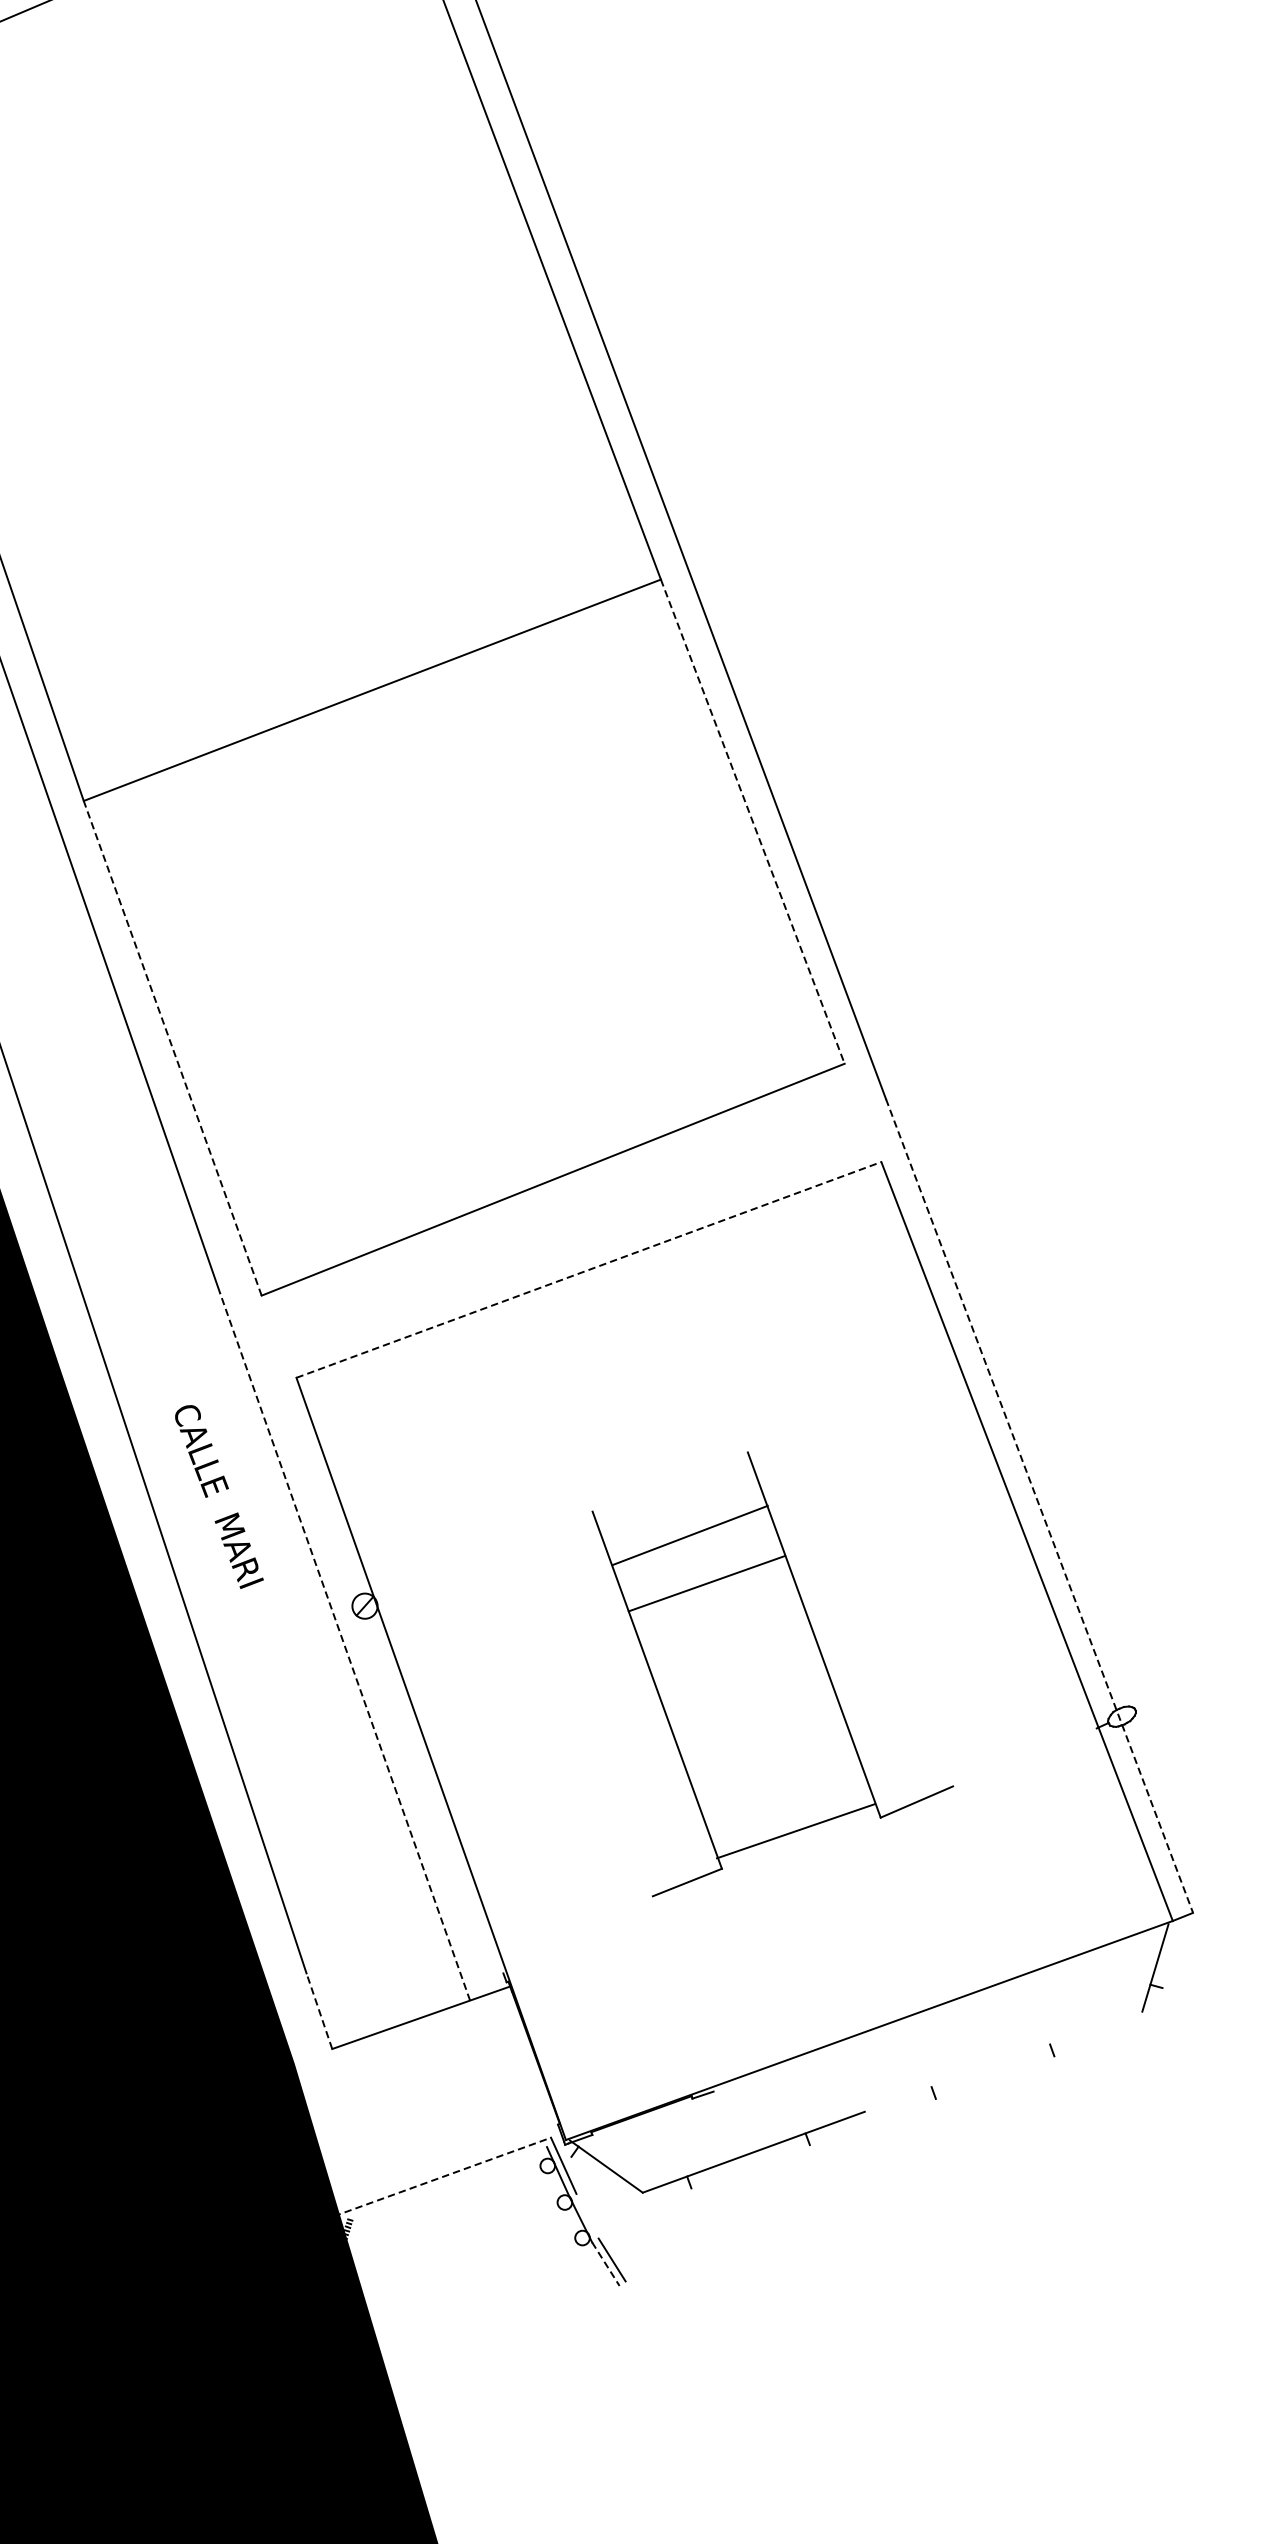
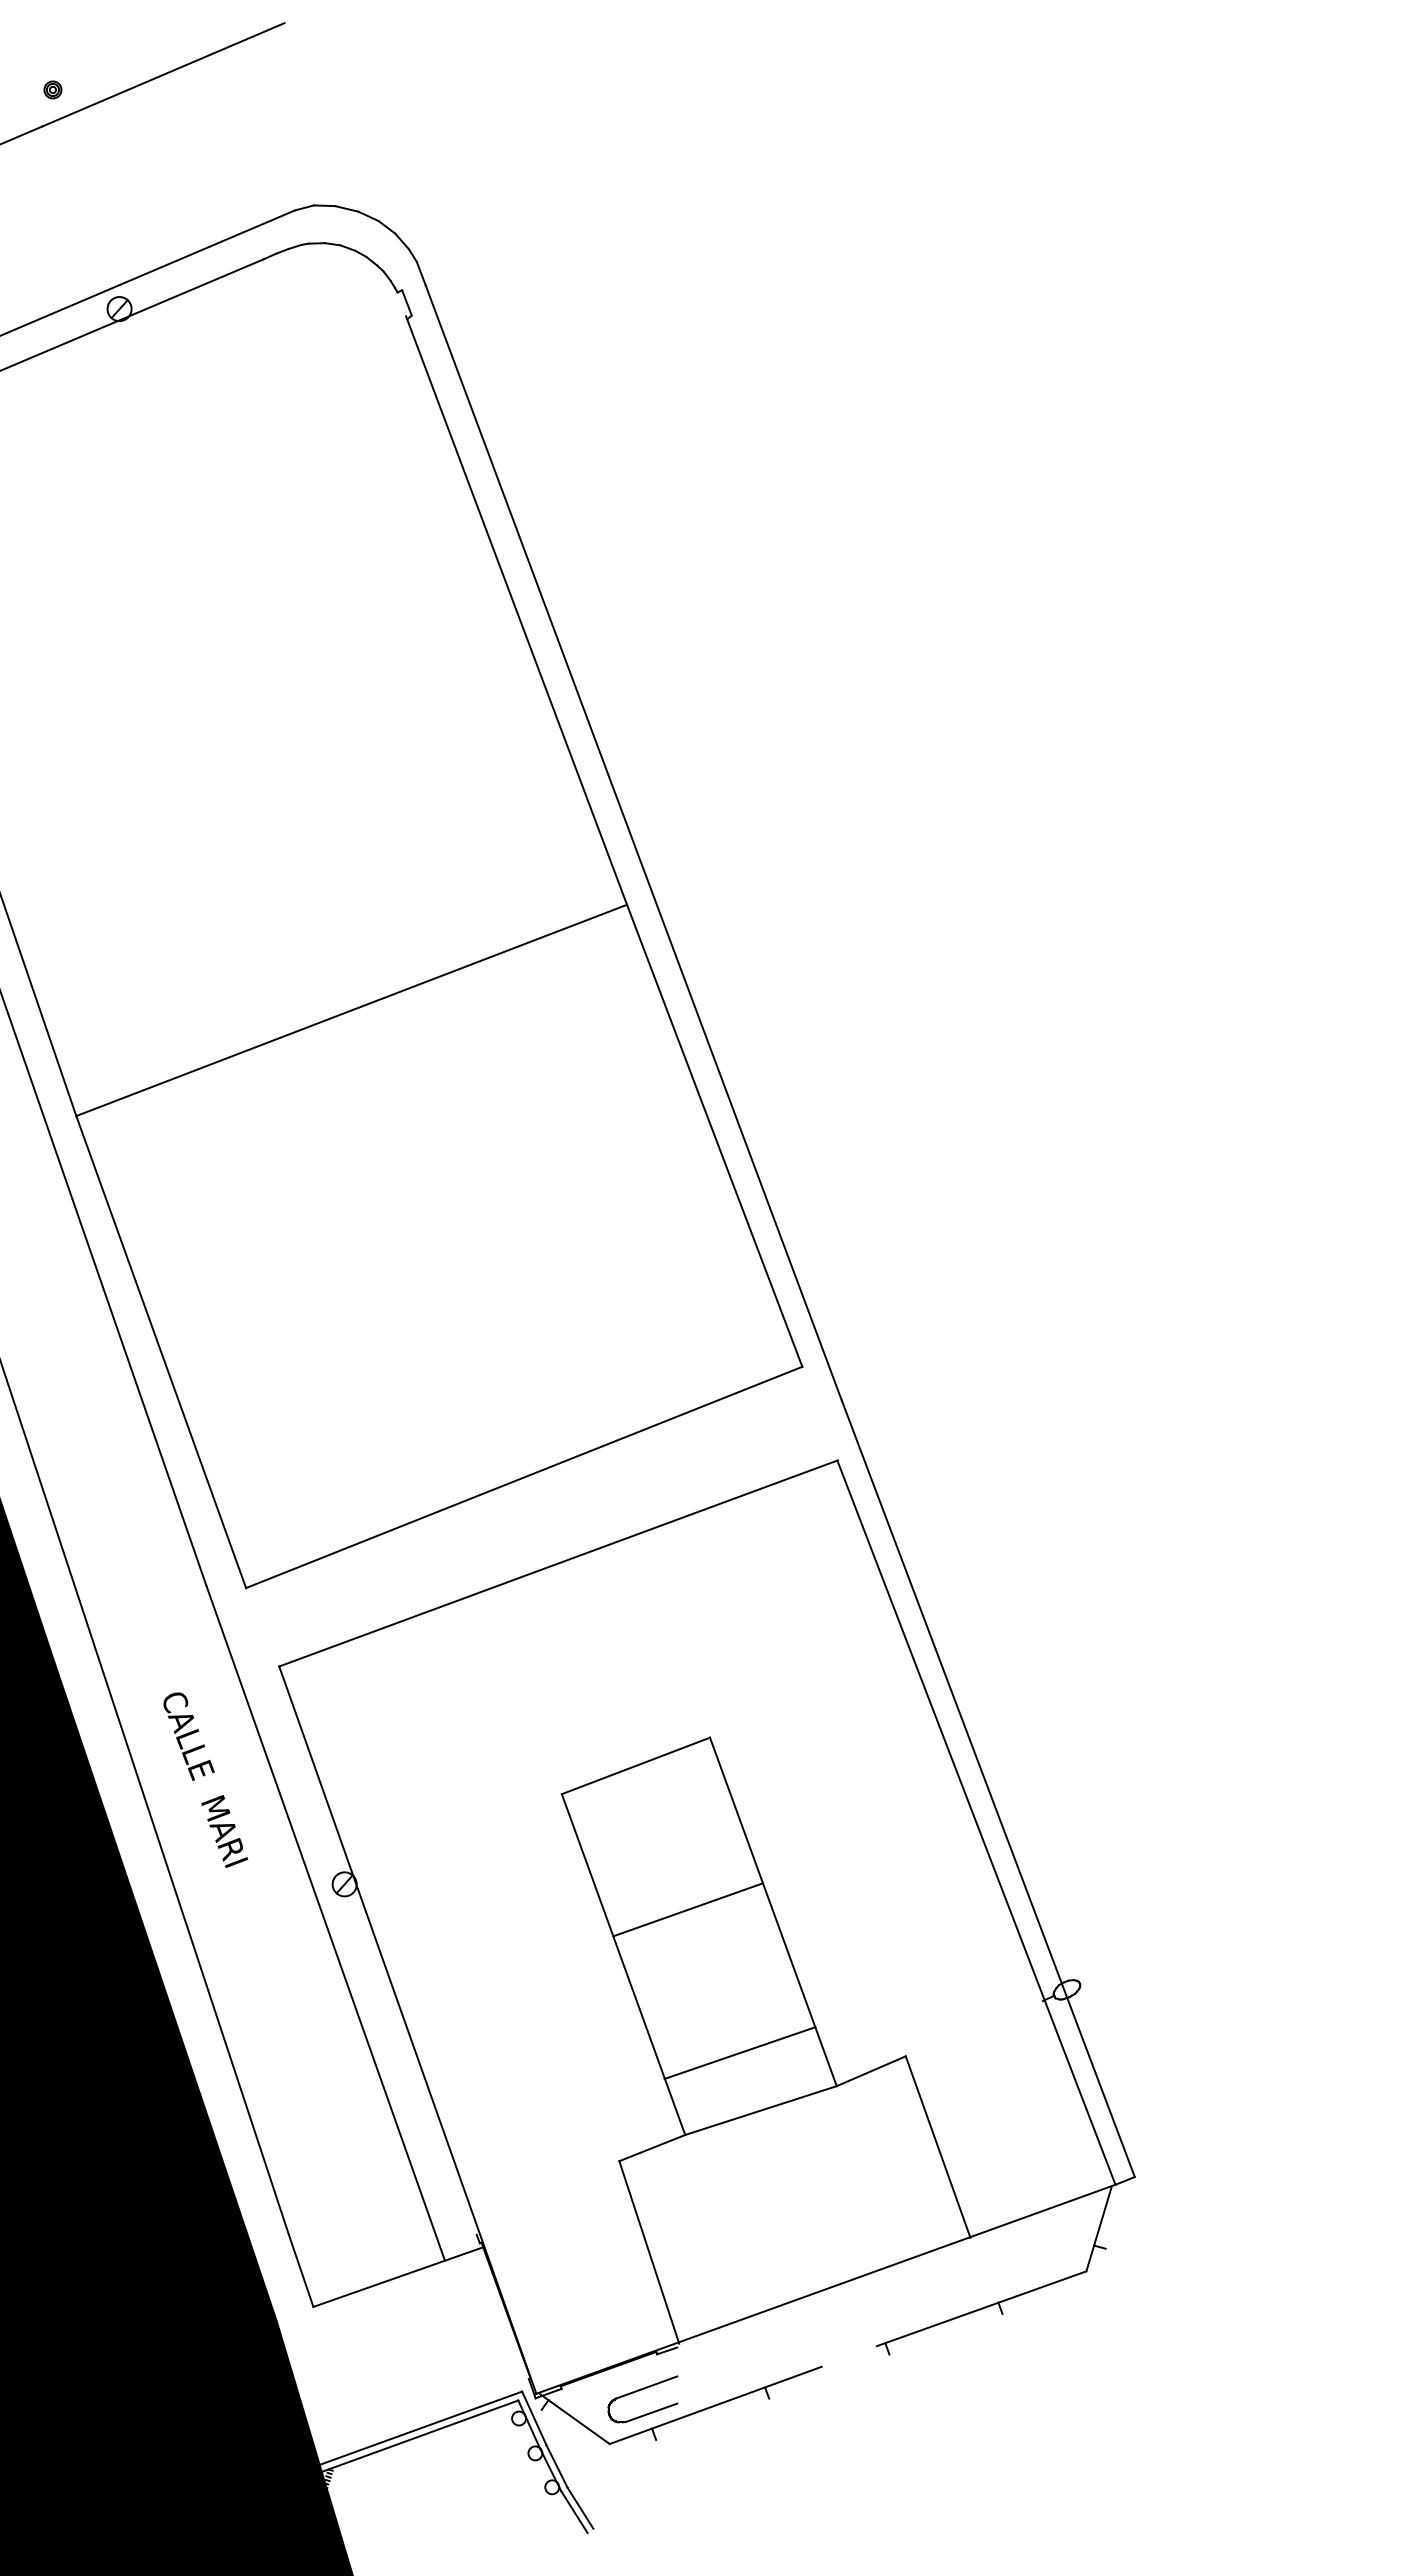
line: (752, 822) -> (714, 1136), dashed -> solid
line: (173, 1048) -> (161, 1352), dashed -> solid
line: (589, 1269) -> (558, 1563), dashed -> solid
line: (1039, 1505) -> (988, 1788), dashed -> solid
line: (689, 1535) -> (635, 1765), moved
line: (706, 1583) -> (687, 1909), moved
line: (344, 1646) -> (325, 1922), dashed -> solid
line: (795, 1830) -> (739, 2052), moved
line: (800, 1843) -> (760, 2110), added
line: (986, 1880) -> (937, 2146), added
line: (684, 1991) -> (649, 2252), added
line: (319, 2010) -> (301, 2270), dashed -> solid
line: (1032, 2050) -> (981, 2308), added
part: (673, 2137) -> (639, 2391), added
line: (442, 2176) -> (418, 2428), dashed -> solid
line: (438, 2186) -> (414, 2438), added
line: (587, 2216) -> (556, 2466), added
line: (605, 2264) -> (574, 2512), dashed -> solid

